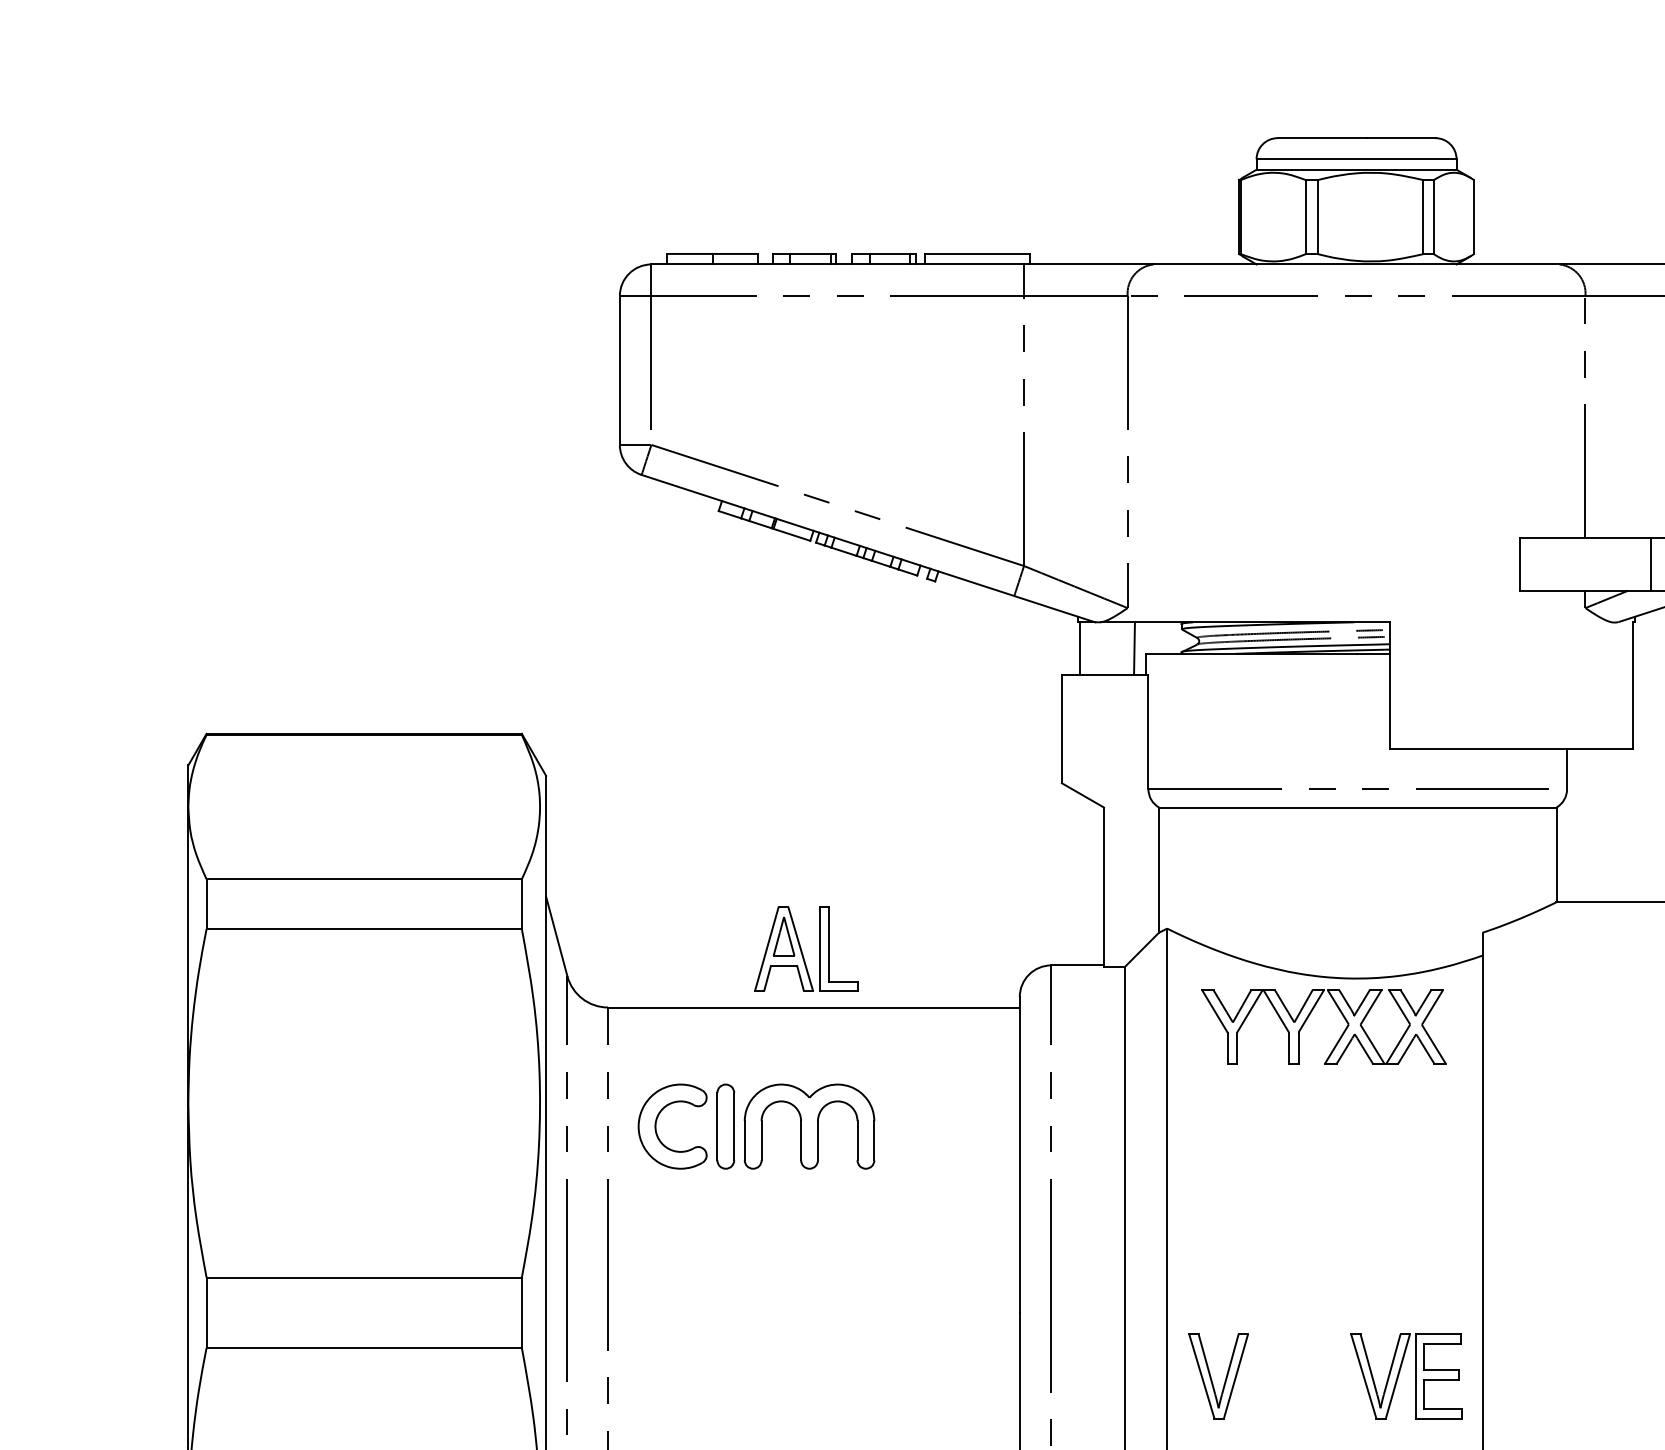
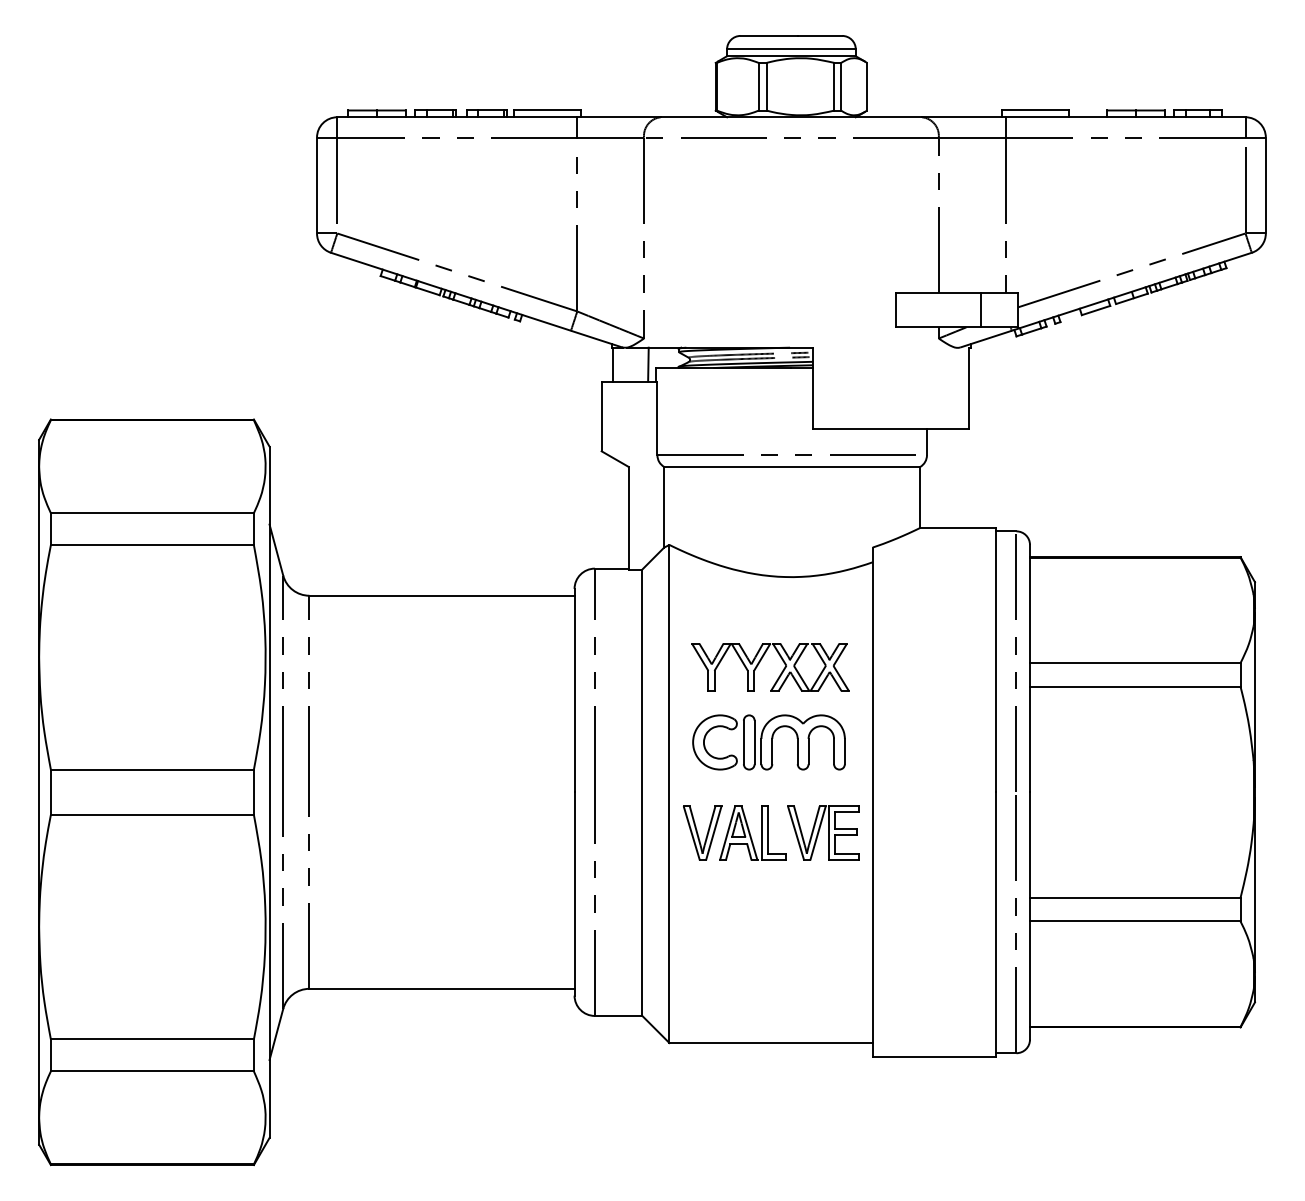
part: (805, 948) -> (752, 832), moved
part: (1308, 1019) -> (760, 662), moved
part: (755, 1126) -> (768, 742), moved

